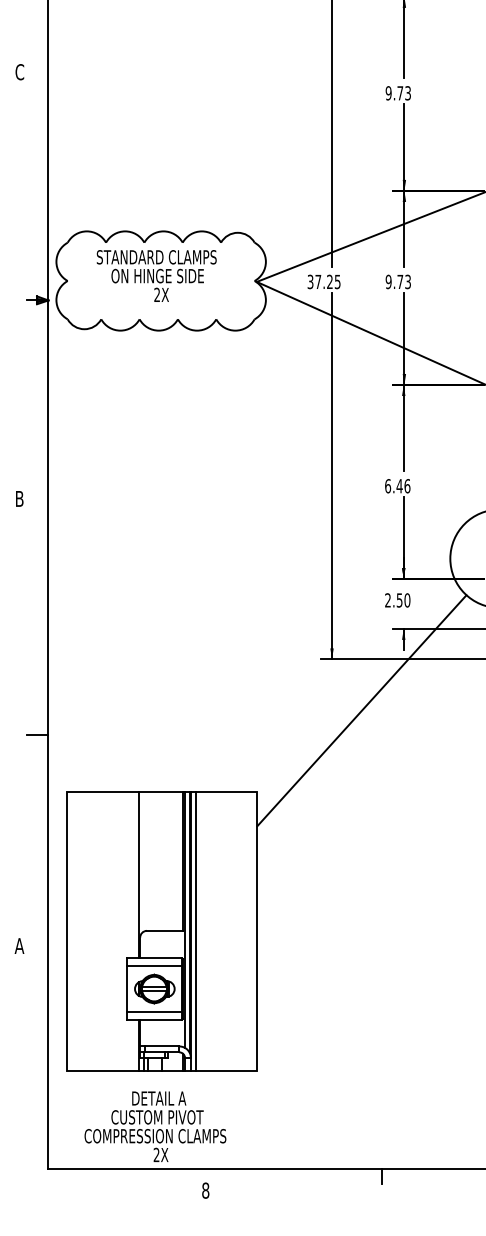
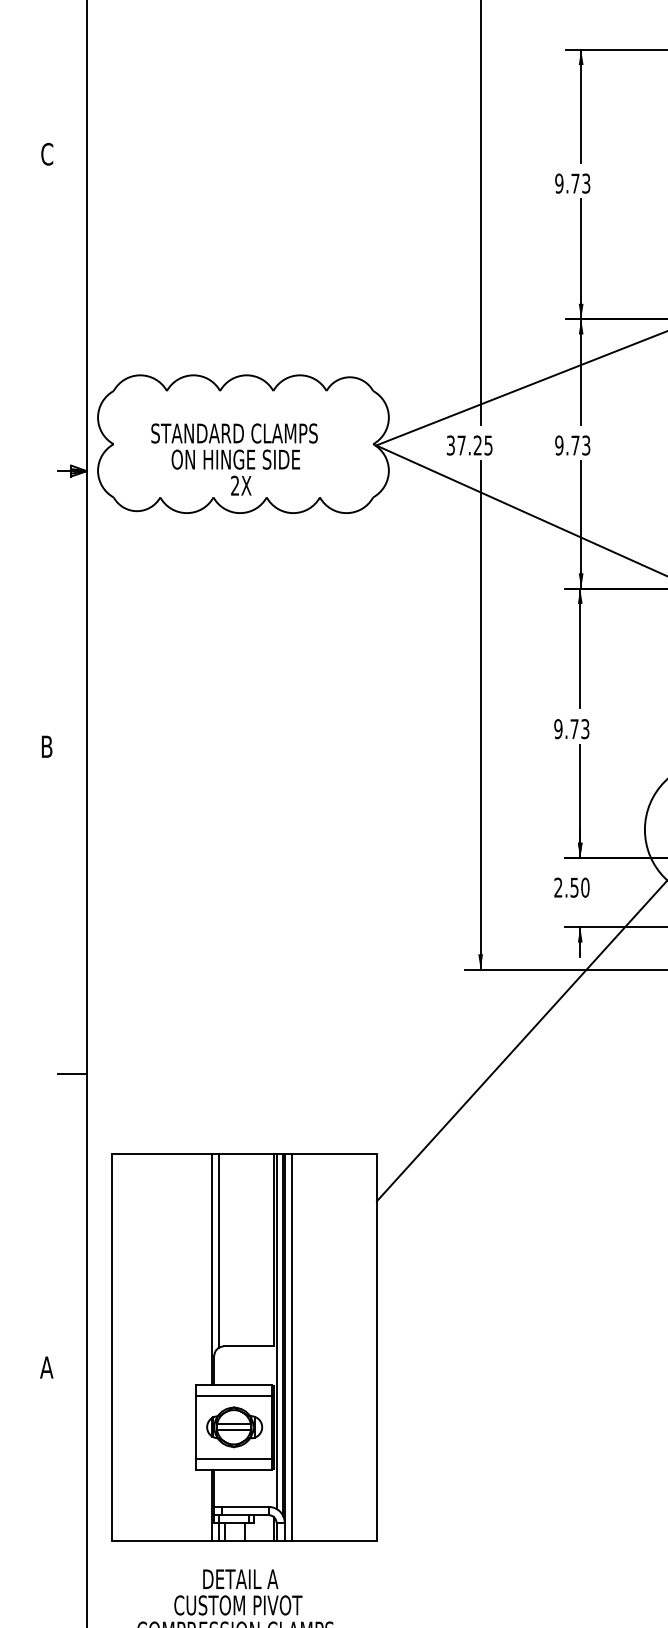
text: (156, 275) -> (234, 458), moved
text: (397, 486) -> (571, 729), 6.46 -> 9.73
line: (143, 861) -> (218, 1250), added

